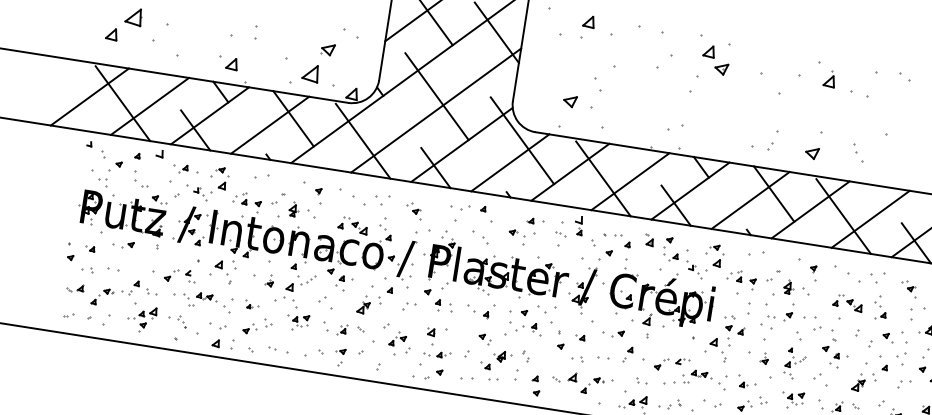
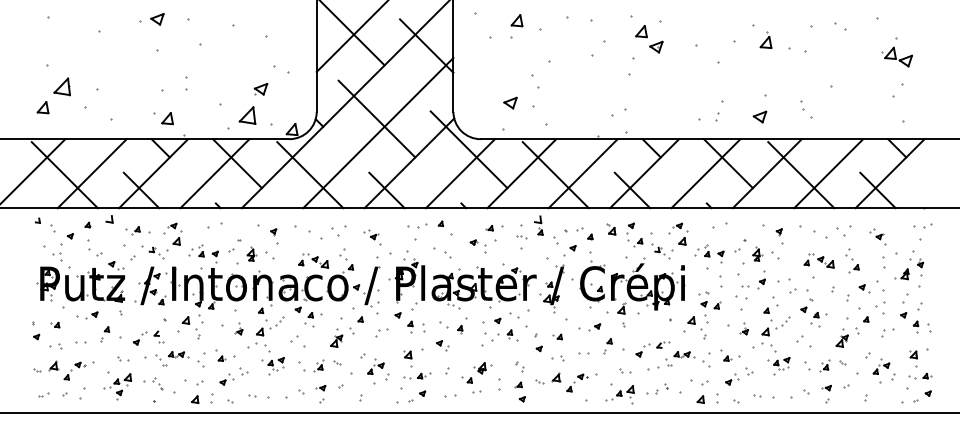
part: (75, 288) -> (46, 366), size x1.43
part: (133, 288) -> (104, 334), moved
part: (252, 304) -> (225, 355), size x1.43
part: (484, 339) -> (442, 345), moved
part: (525, 356) -> (519, 366), moved
part: (794, 363) -> (775, 329), size x1.43

